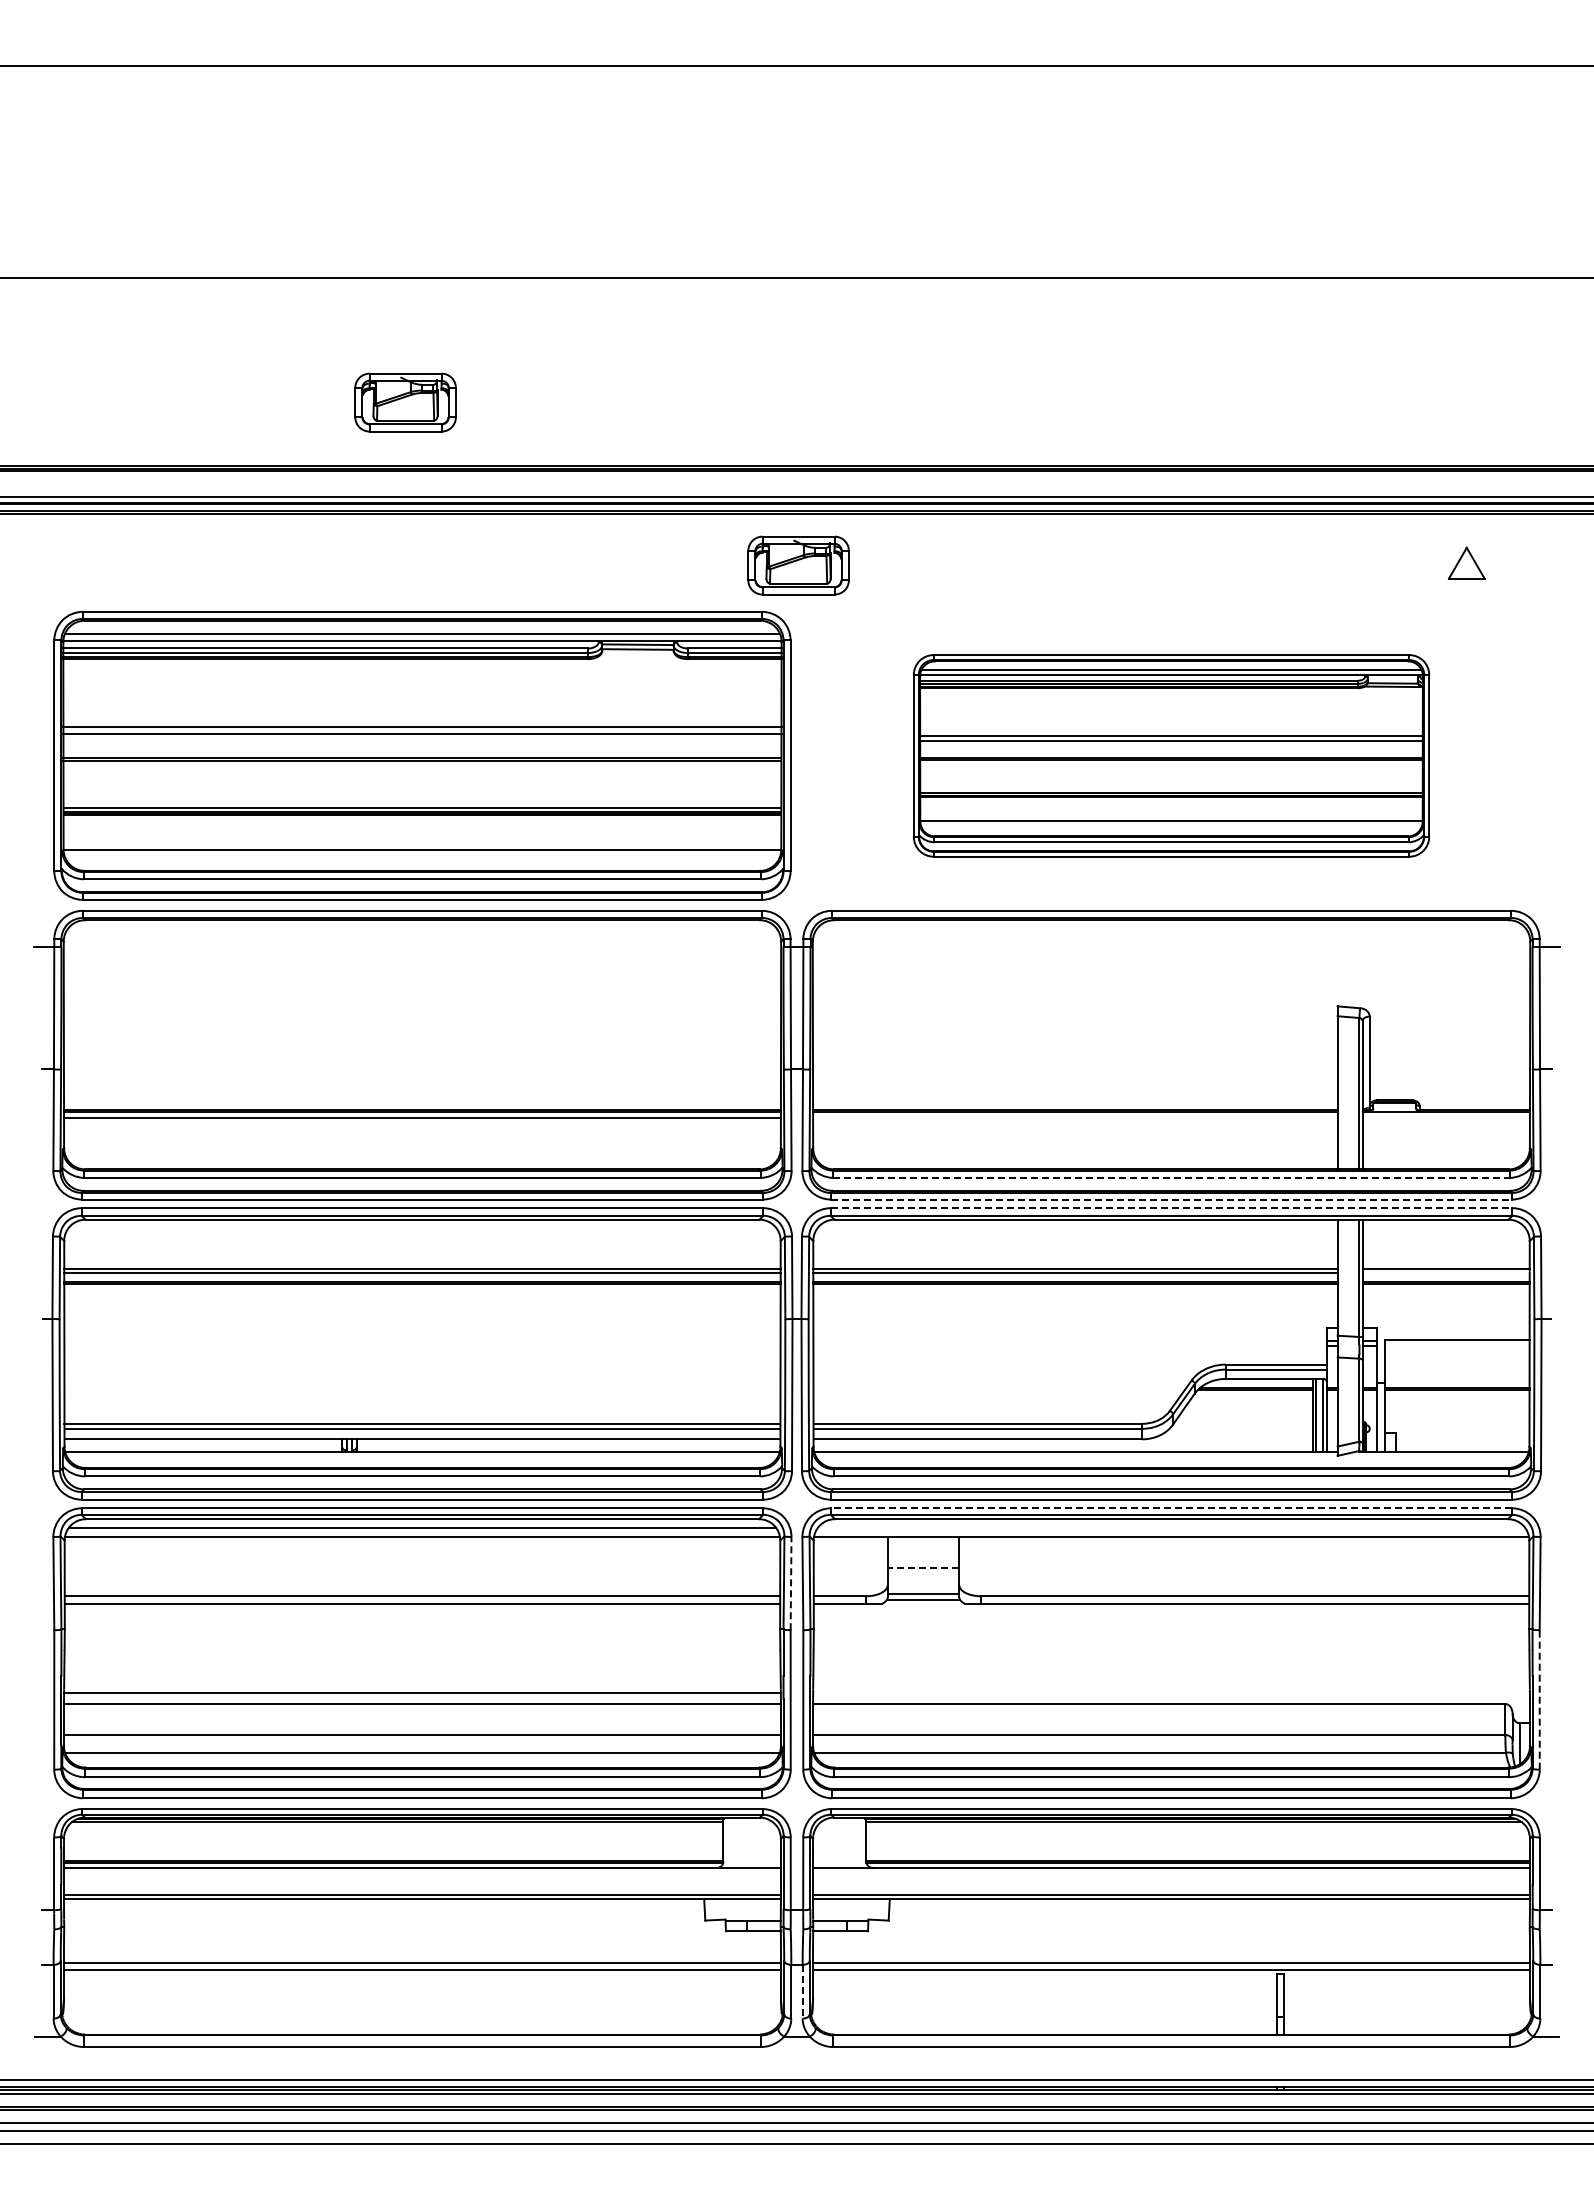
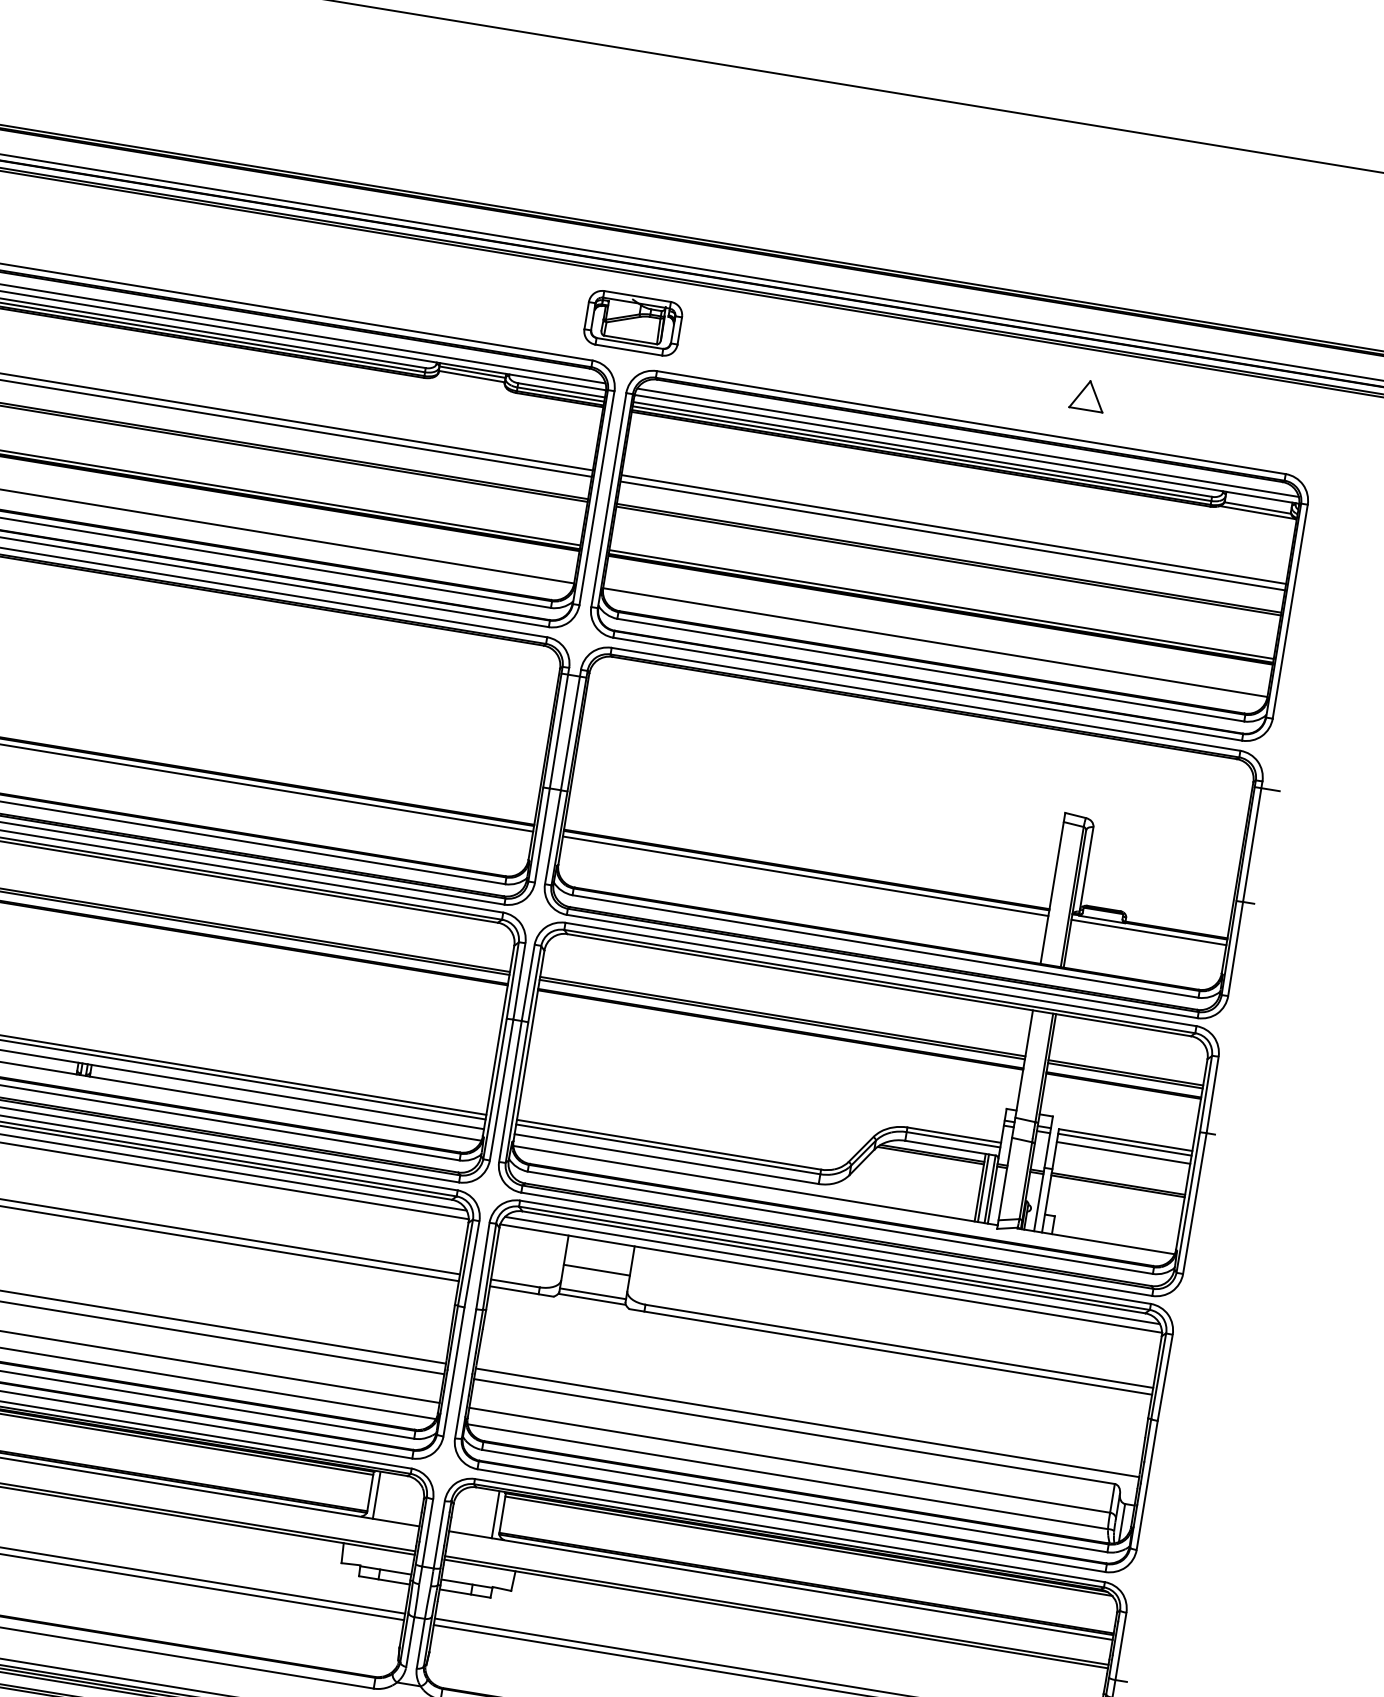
part: (405, 402) -> (294, 112), removed
part: (1466, 562) -> (1088, 394), moved
part: (1171, 755) -> (949, 555), size x1.43
line: (1075, 1117) -> (805, 876), added
line: (1445, 1117) -> (1148, 932), added
line: (1172, 1177) -> (886, 946), dashed -> solid
line: (1171, 1199) -> (882, 966), dashed -> solid
line: (1171, 1208) -> (880, 974), dashed -> solid
line: (1445, 1272) -> (1124, 1075), added
line: (1457, 1345) -> (1124, 1144), added
line: (1457, 1354) -> (1123, 1153), added
line: (1171, 1508) -> (835, 1252), dashed -> solid
line: (1171, 1528) -> (832, 1270), added
line: (923, 1568) -> (596, 1270), dashed -> solid
line: (791, 1583) -> (472, 1264), dashed -> solid
line: (1171, 1692) -> (807, 1422), added
line: (1539, 1699) -> (1147, 1484), dashed -> solid
line: (730, 1843) -> (376, 1495), added
line: (859, 1843) -> (495, 1515), added
line: (802, 1991) -> (420, 1643), dashed -> solid

